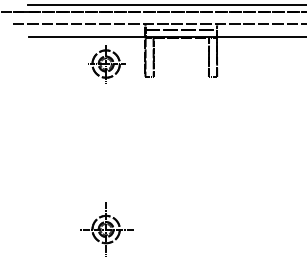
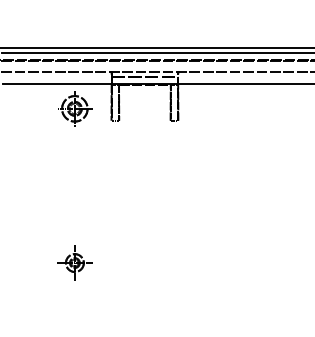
part: (105, 228) -> (74, 262), size x0.7

